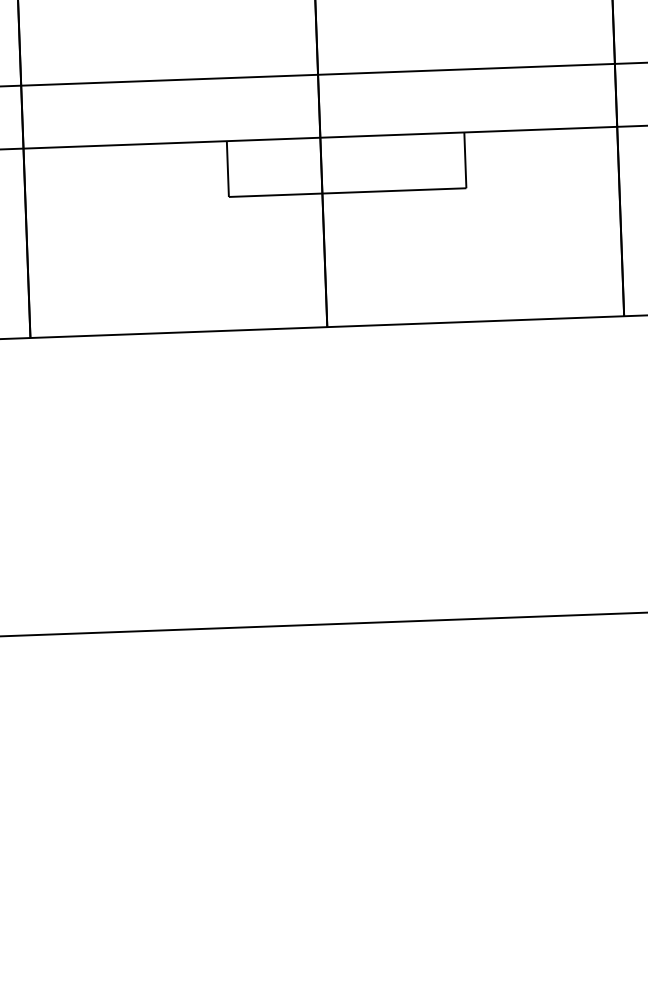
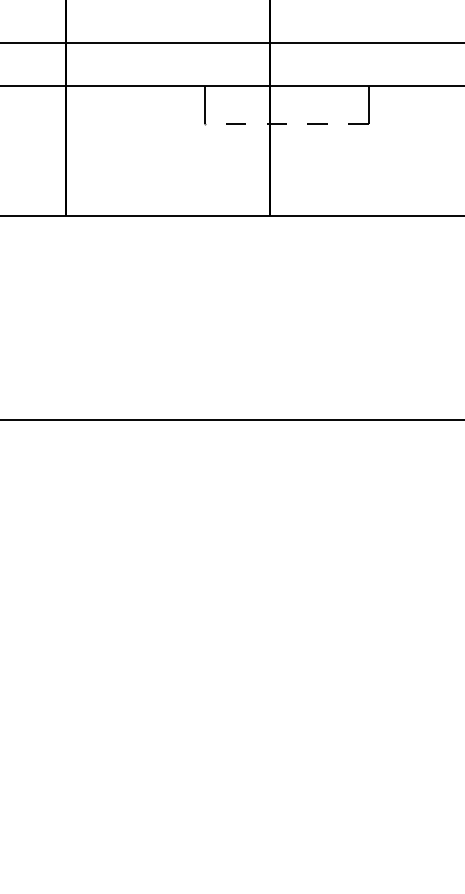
line: (346, 192) -> (286, 124), solid -> dashed

